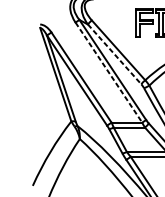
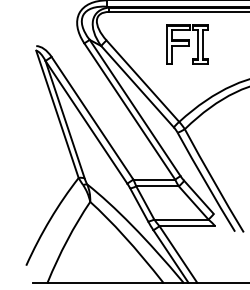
line: (114, 54) -> (137, 86), dashed -> solid
line: (108, 72) -> (129, 111), dashed -> solid

